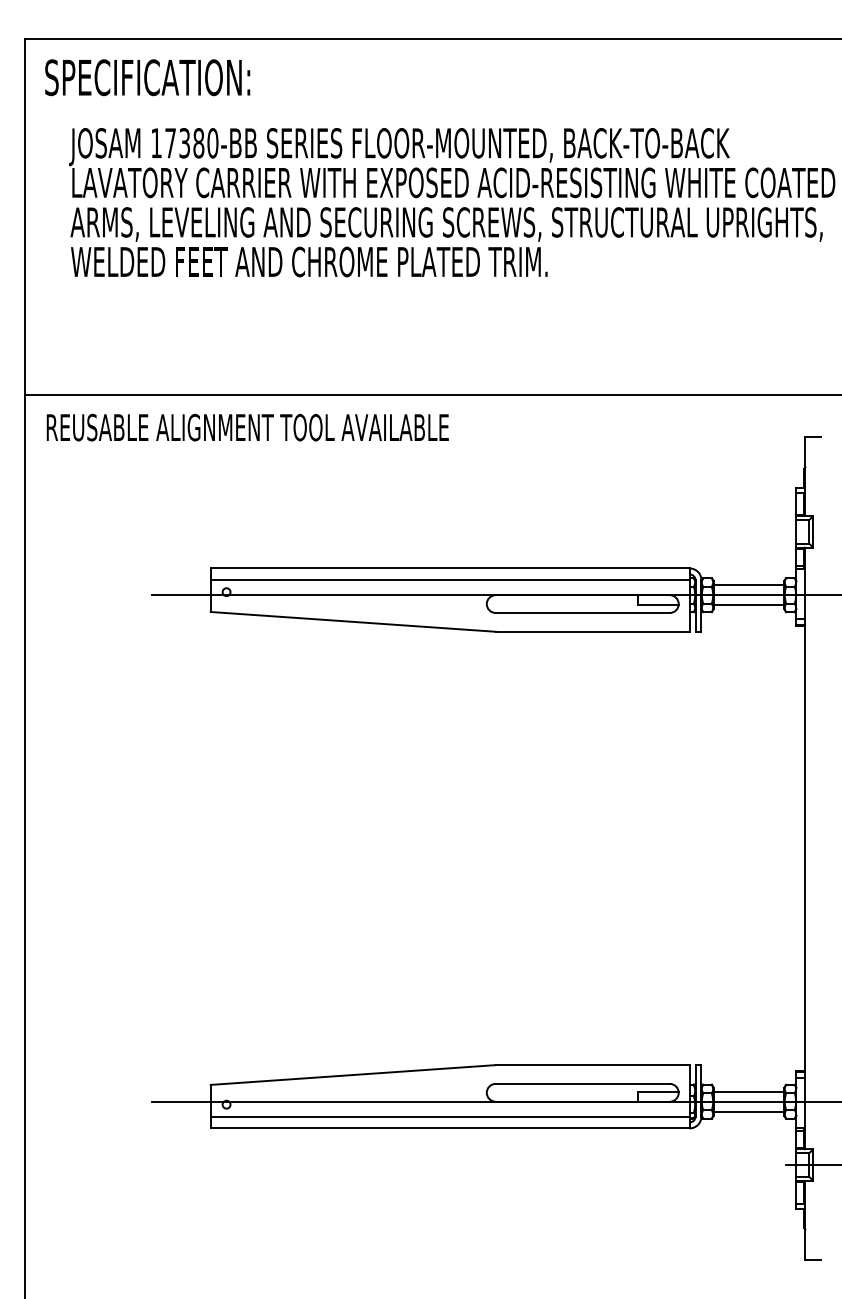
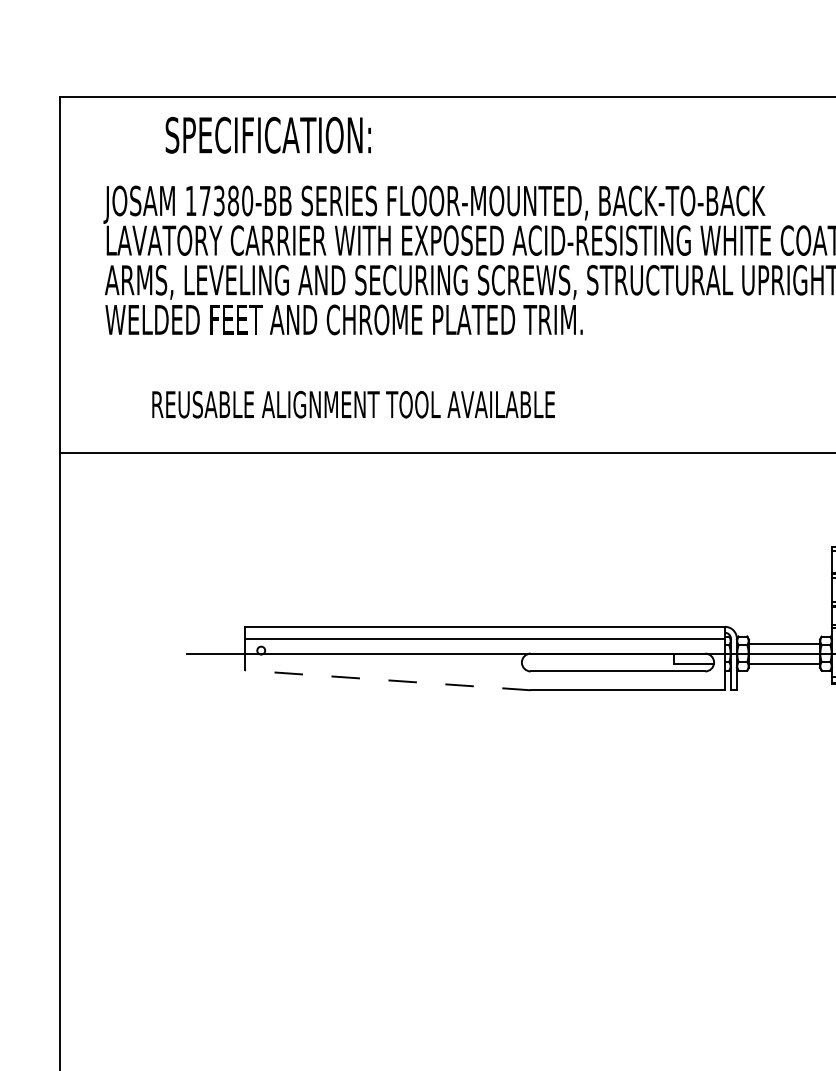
text: (147, 77) -> (268, 135), moved
text: (247, 427) -> (353, 404), moved
line: (353, 621) -> (388, 679), solid -> dashed

